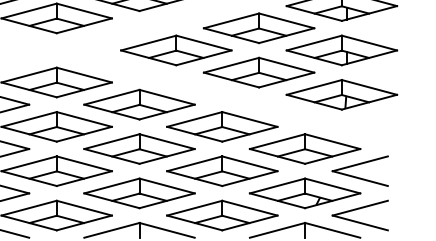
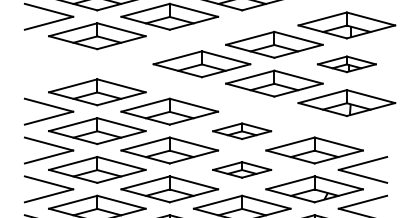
part: (341, 50) -> (346, 64), size x0.6
part: (221, 127) -> (241, 131), size x0.6
part: (221, 170) -> (241, 169), size x0.6

